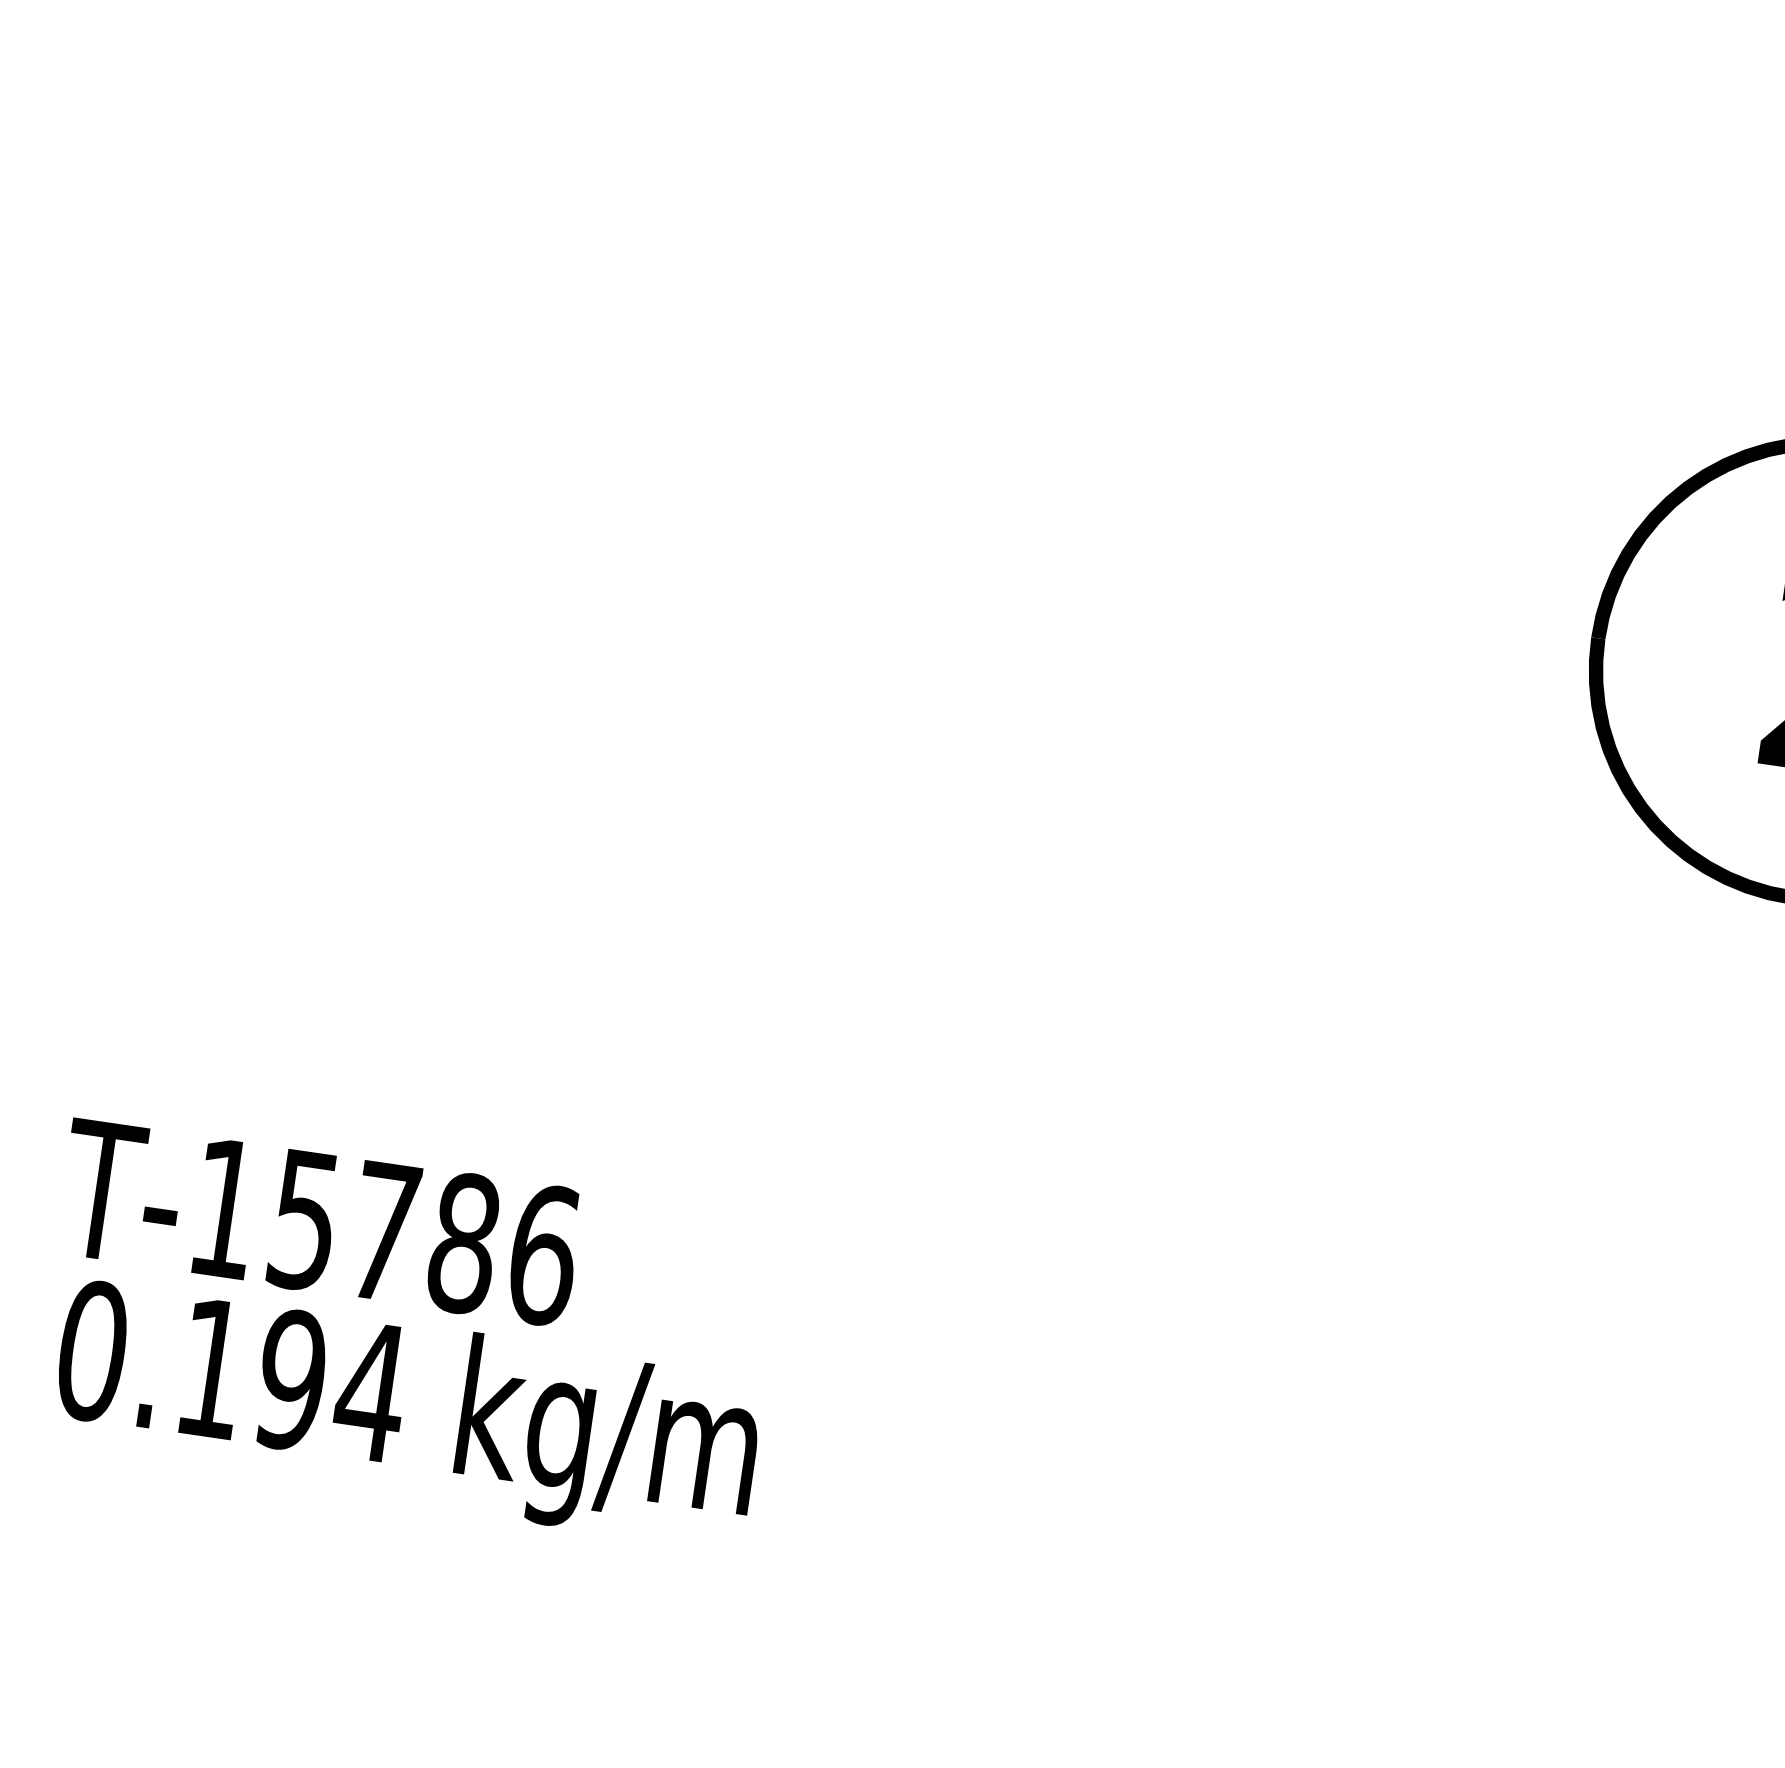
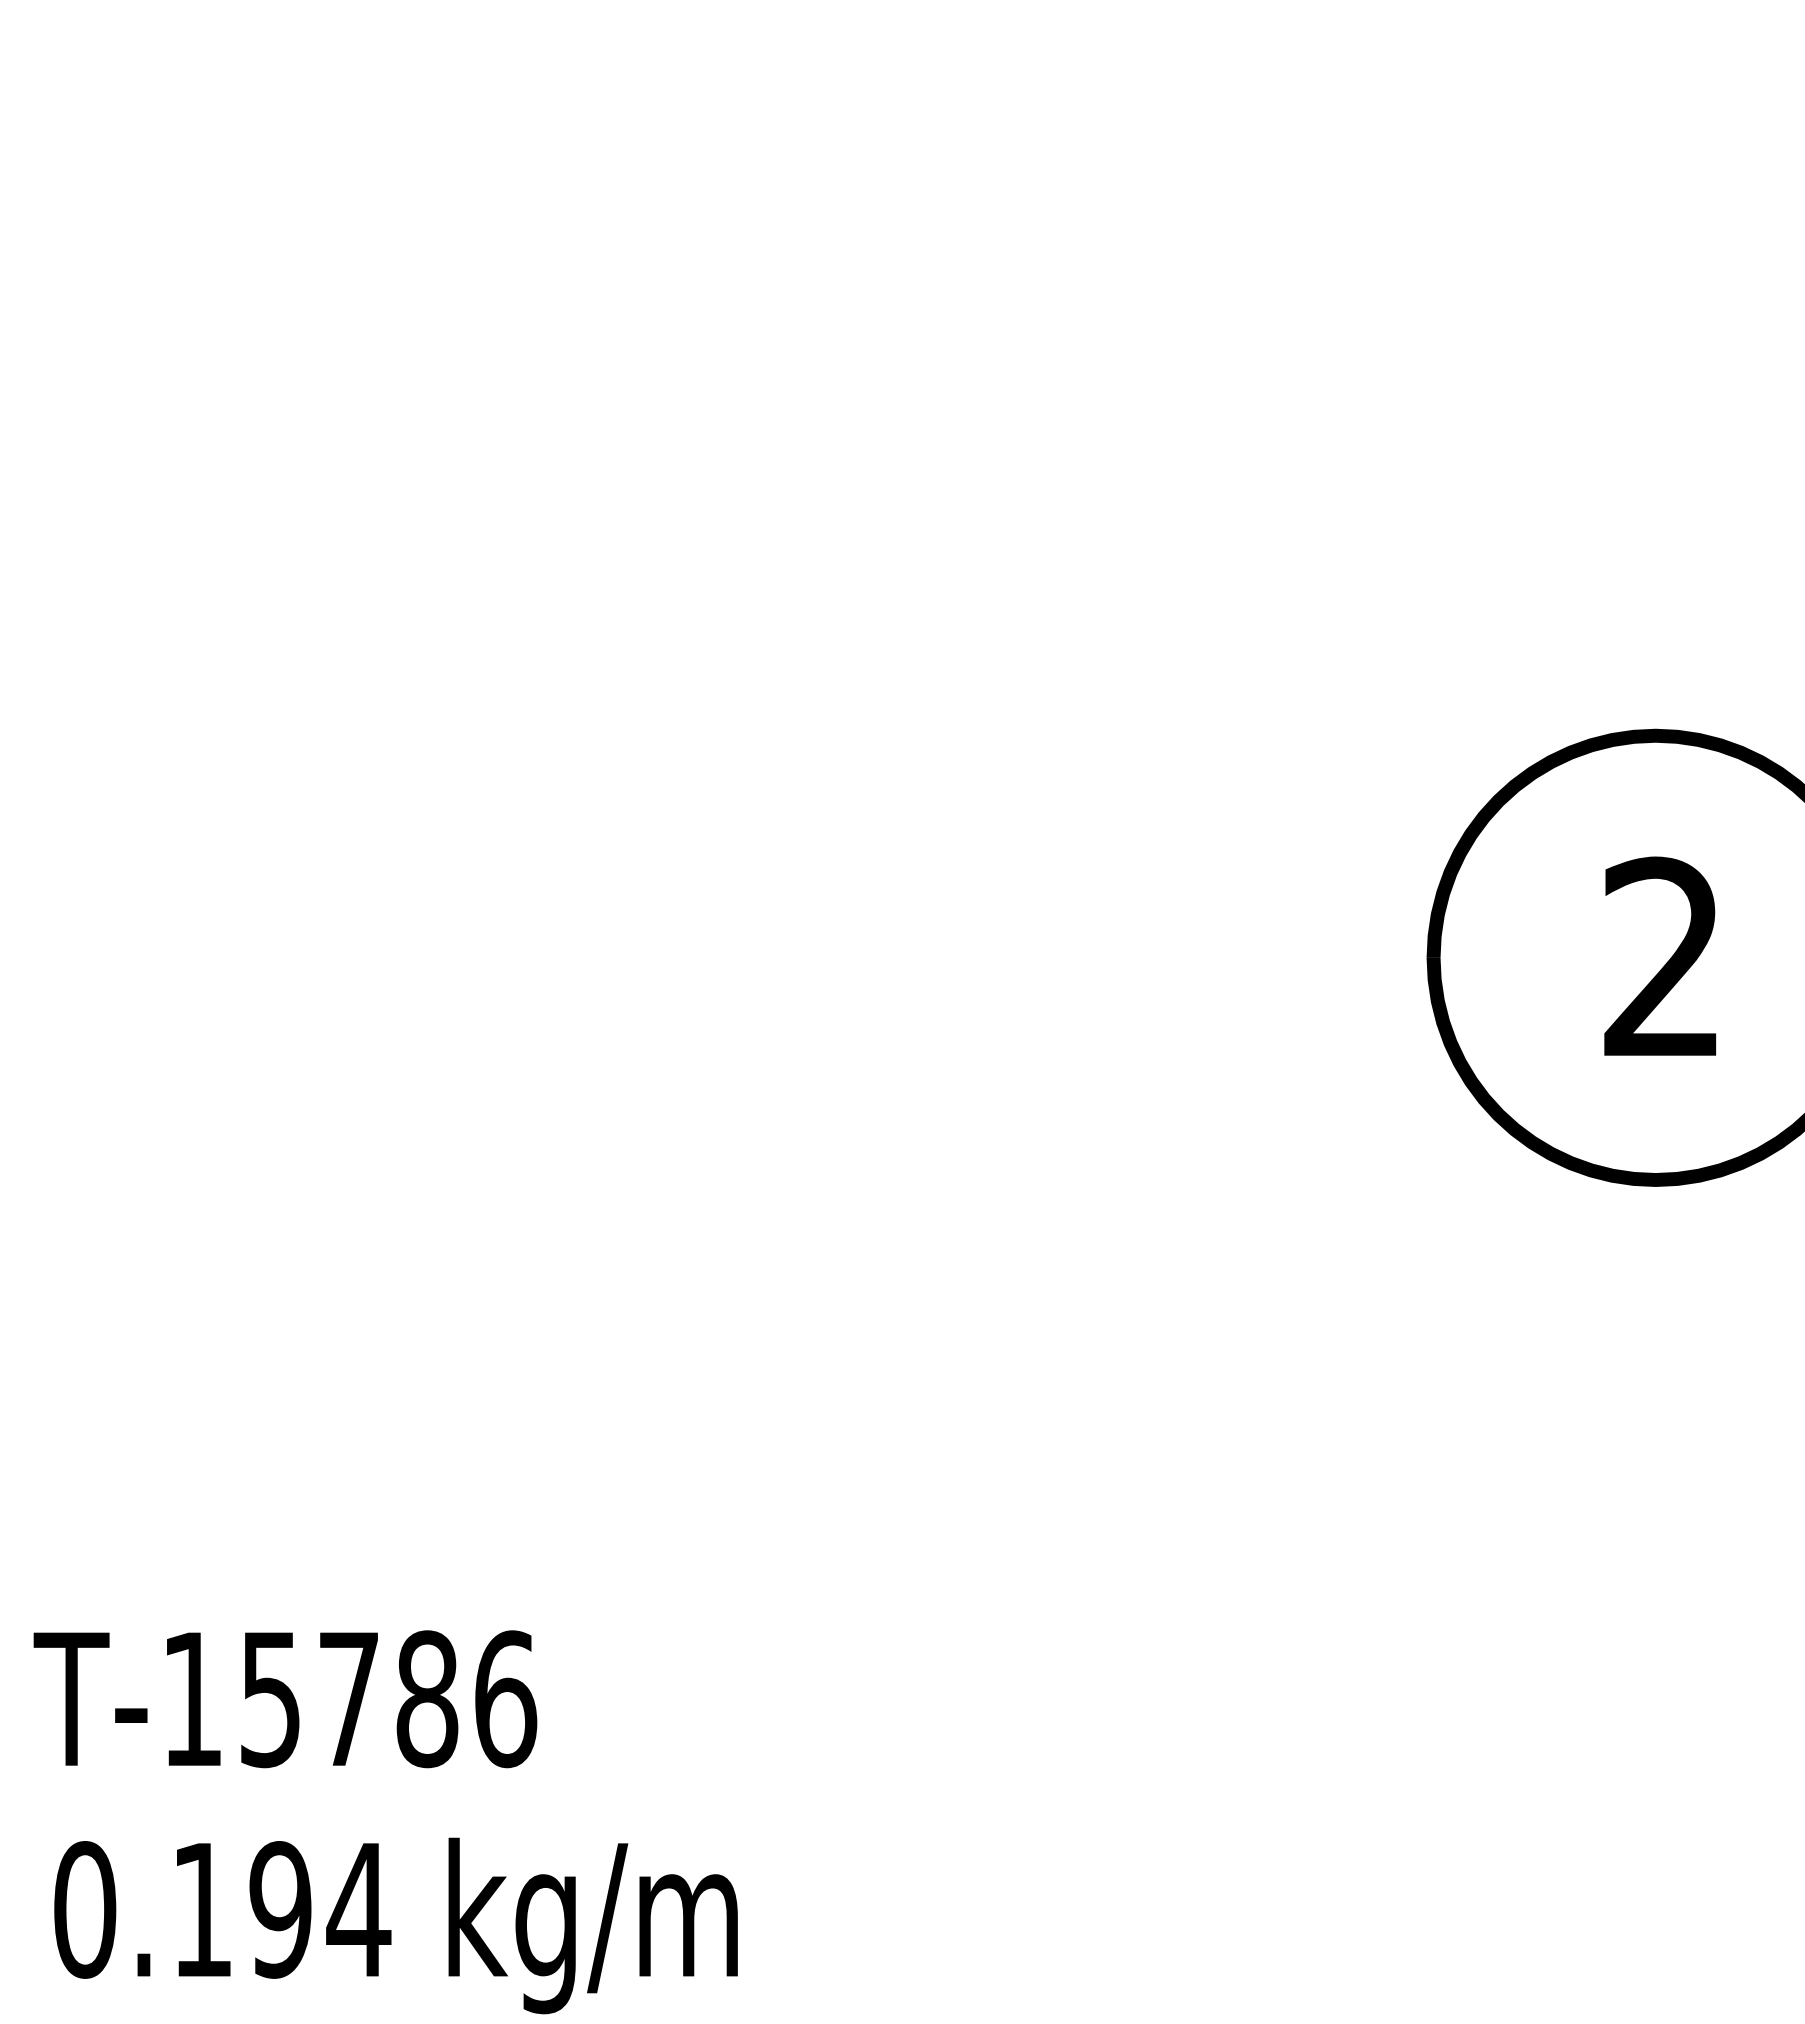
text: (406, 1413) -> (395, 1925), moved

